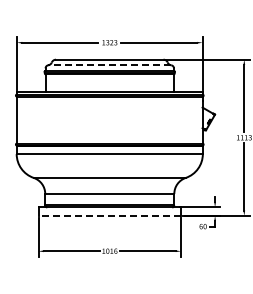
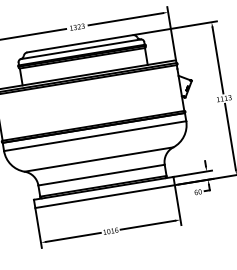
line: (109, 65) -> (80, 49), dashed -> solid
line: (109, 215) -> (104, 196), dashed -> solid

